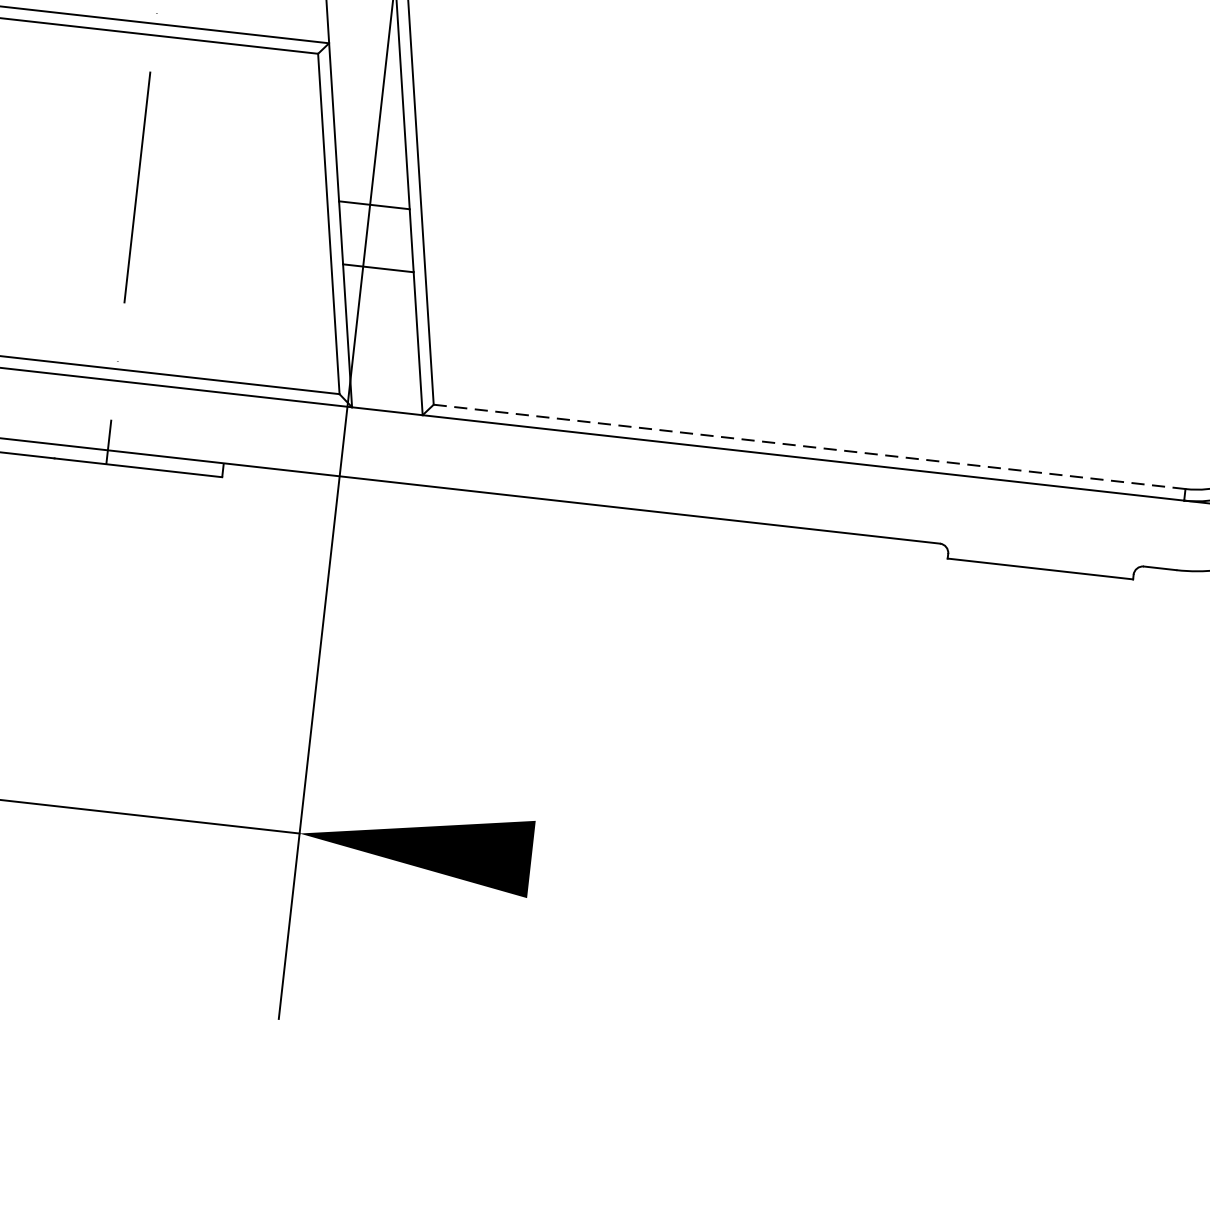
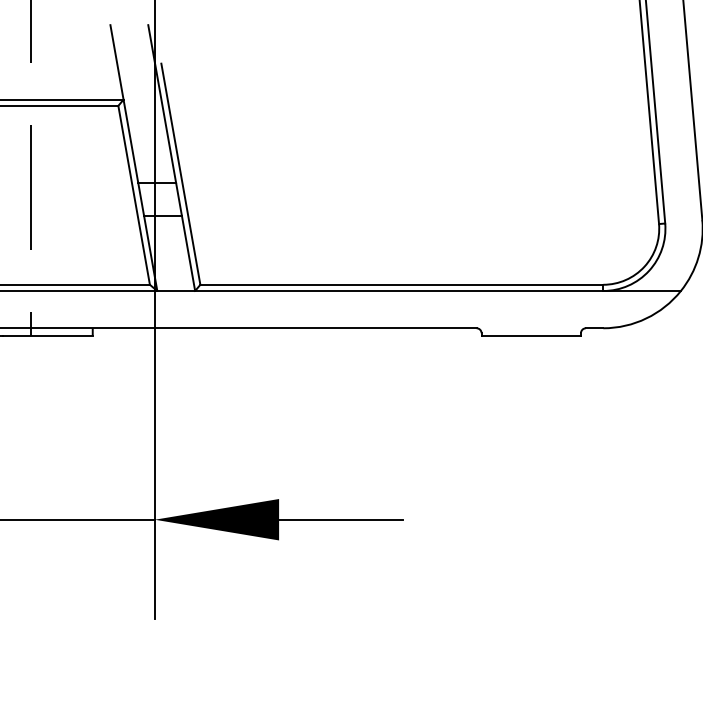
line: (810, 446) -> (402, 284), dashed -> solid
line: (647, 872) -> (341, 519), added

